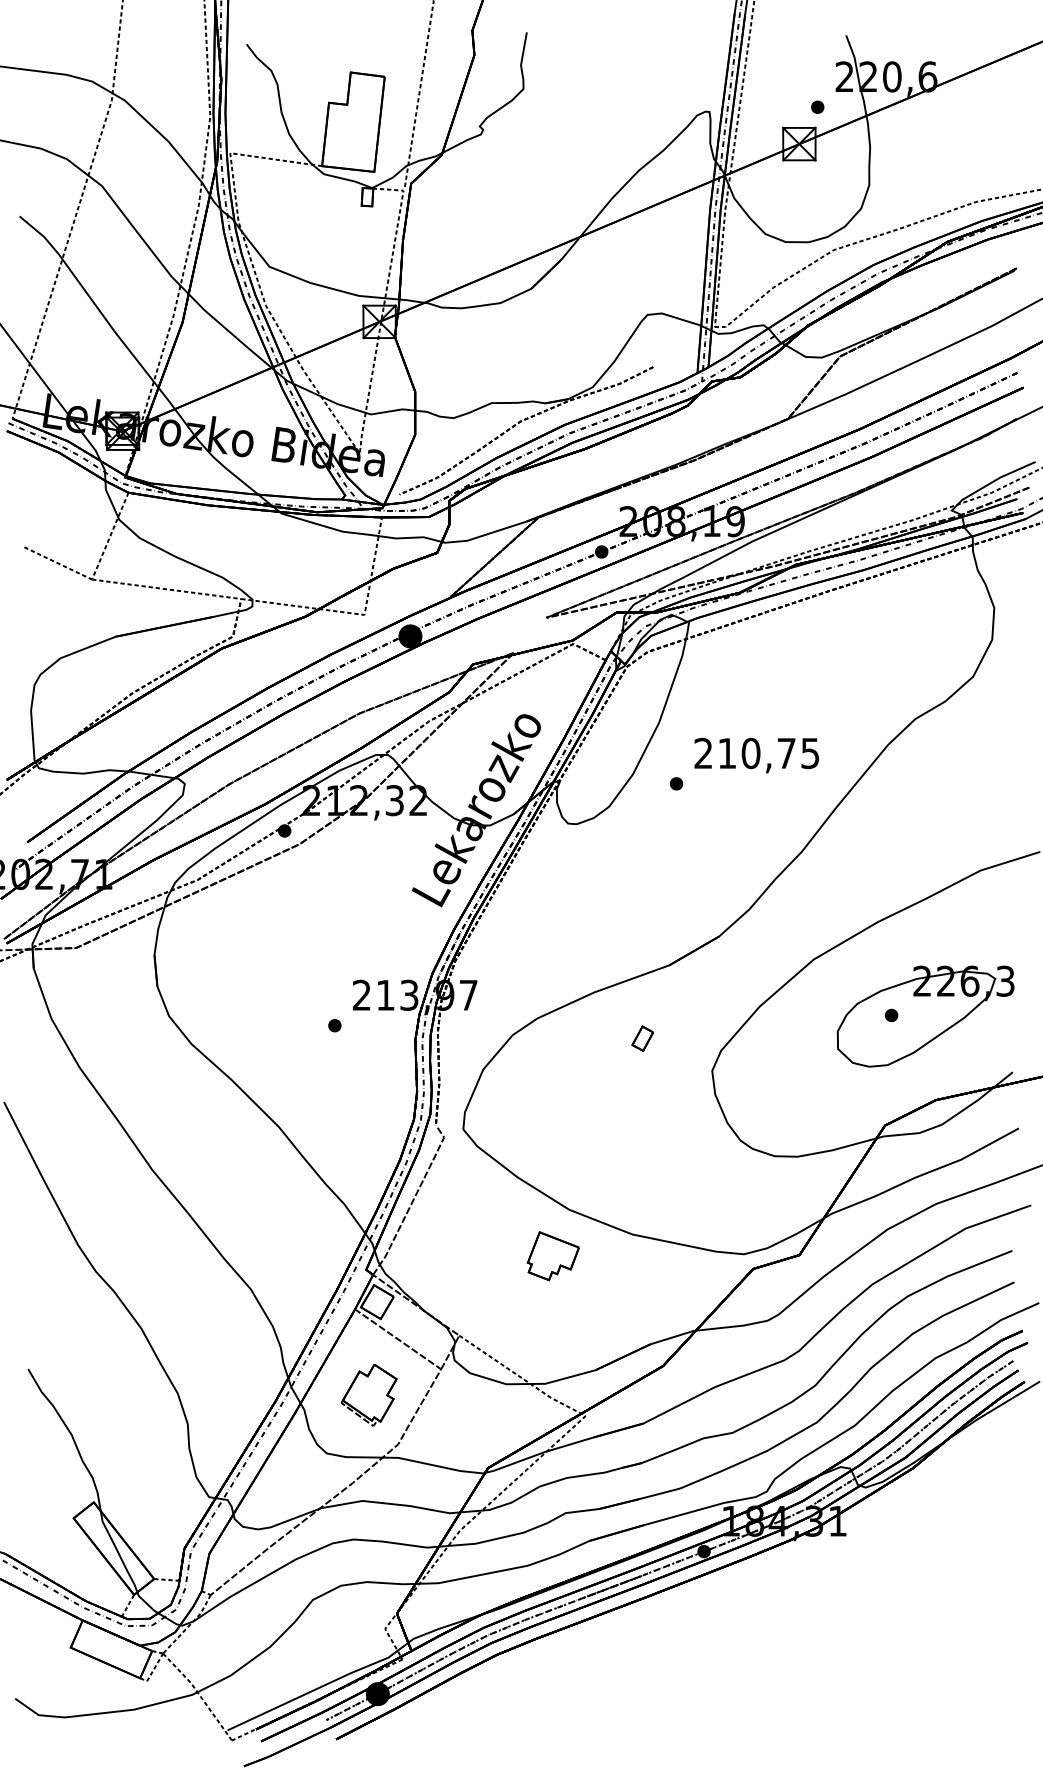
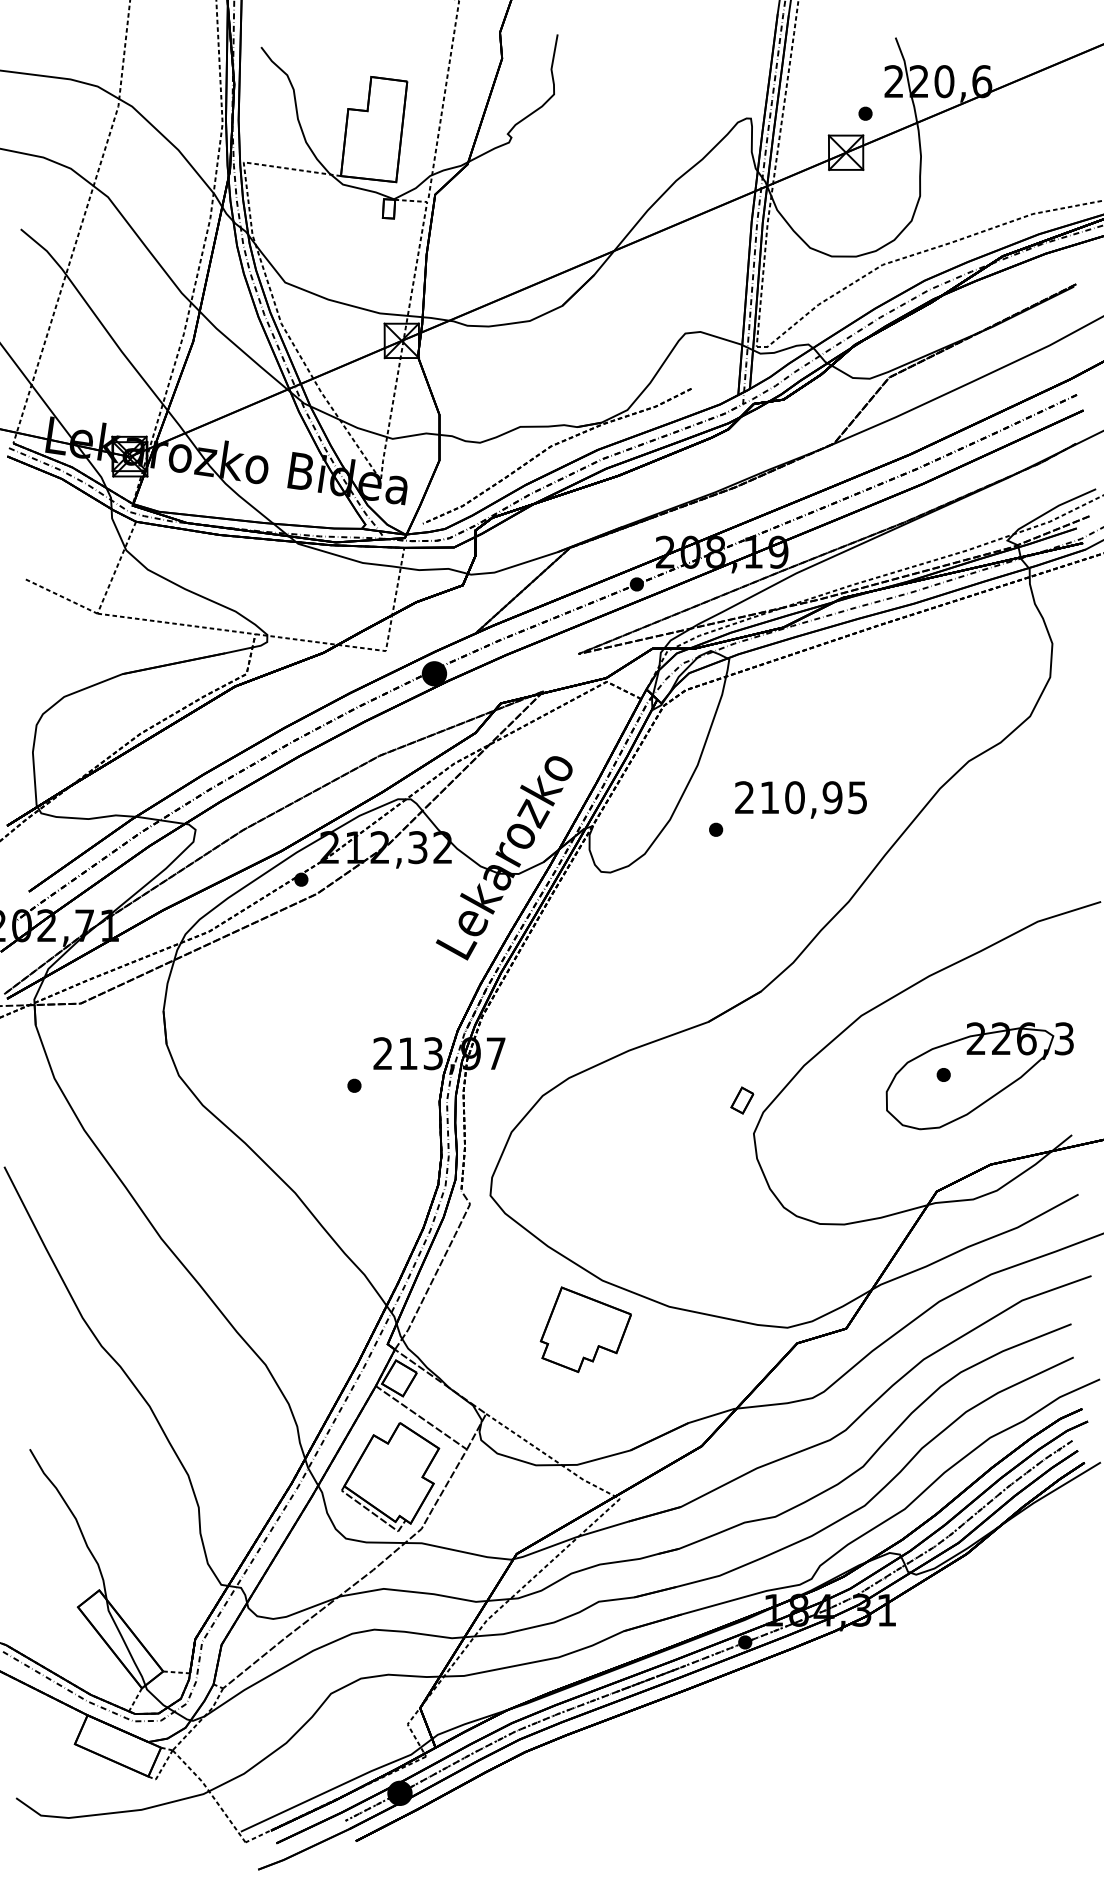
text: (786, 753) -> (832, 797), 210,75 -> 210,95
part: (642, 1038) -> (742, 1100), moved
part: (553, 1255) -> (585, 1329), size x1.67
part: (368, 1394) -> (390, 1476), size x1.67

